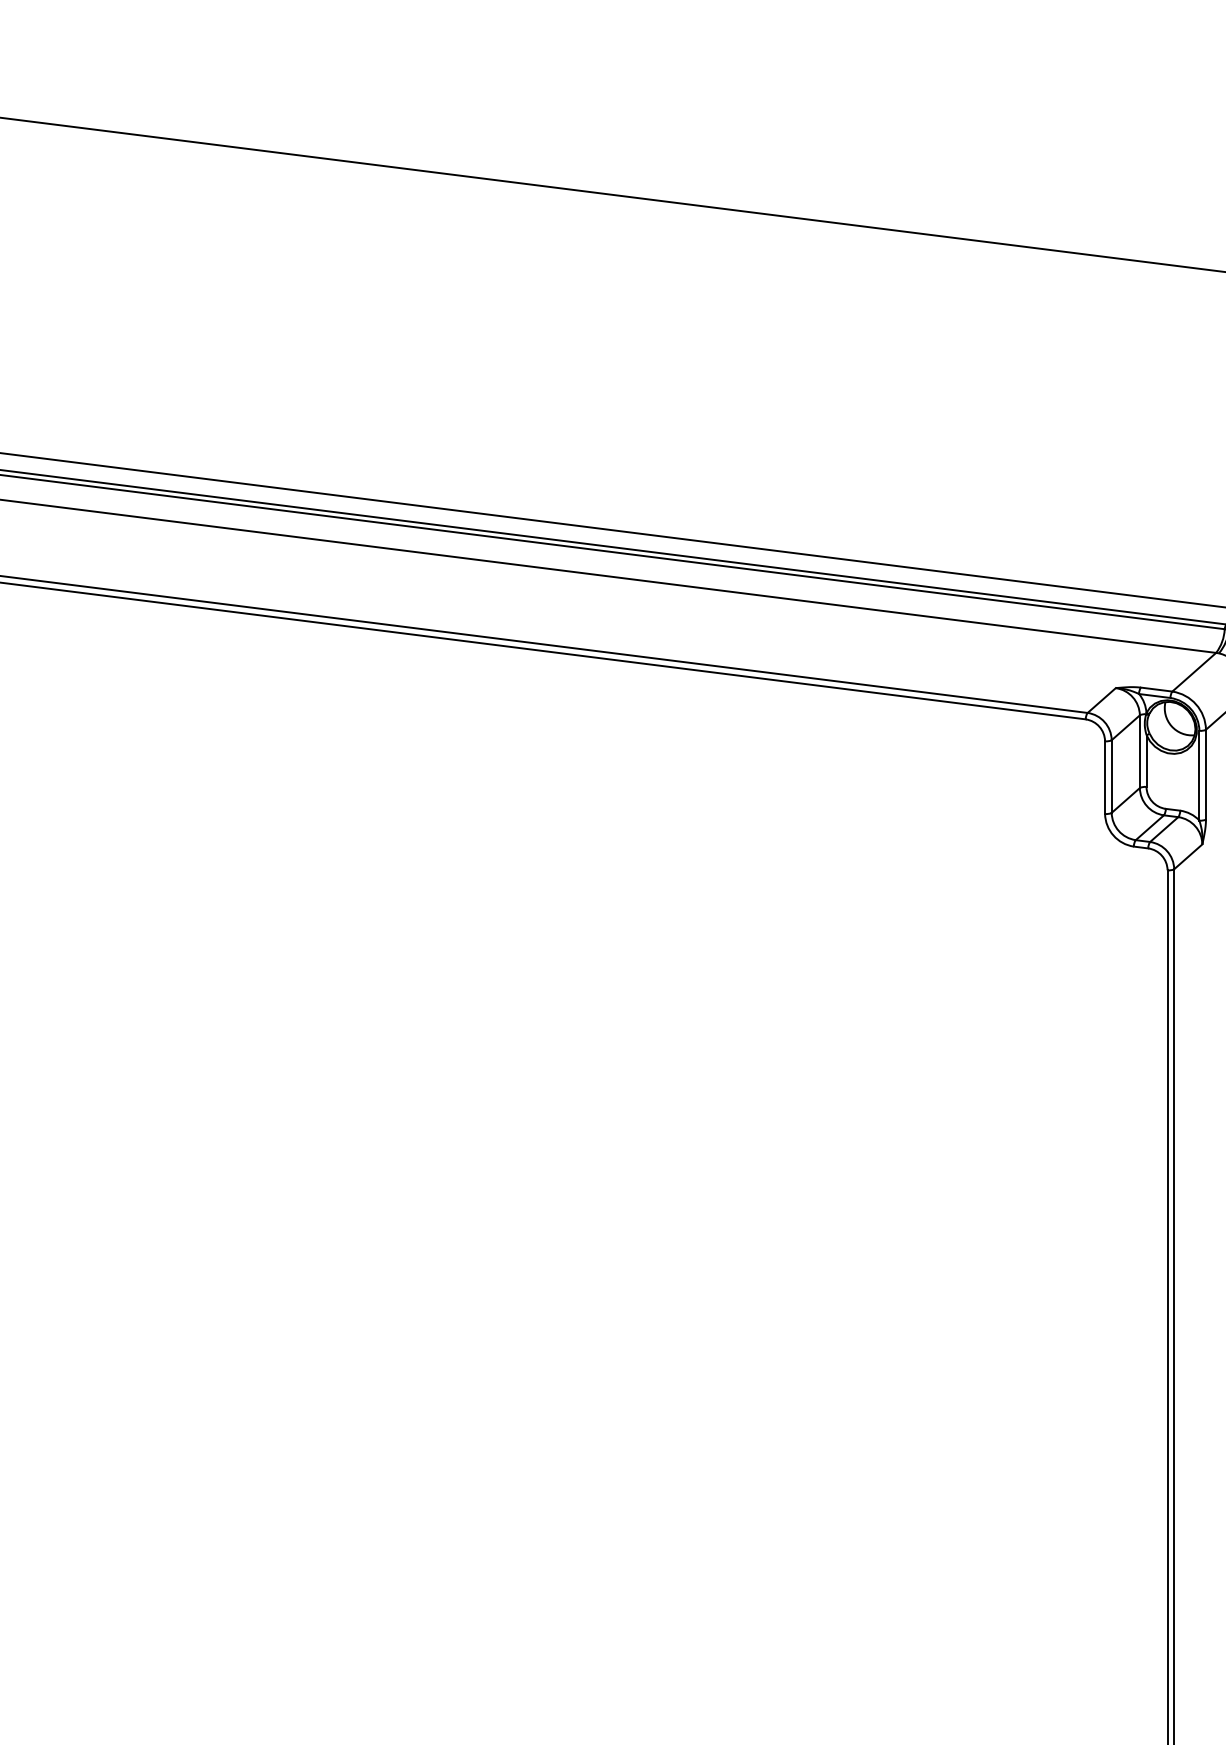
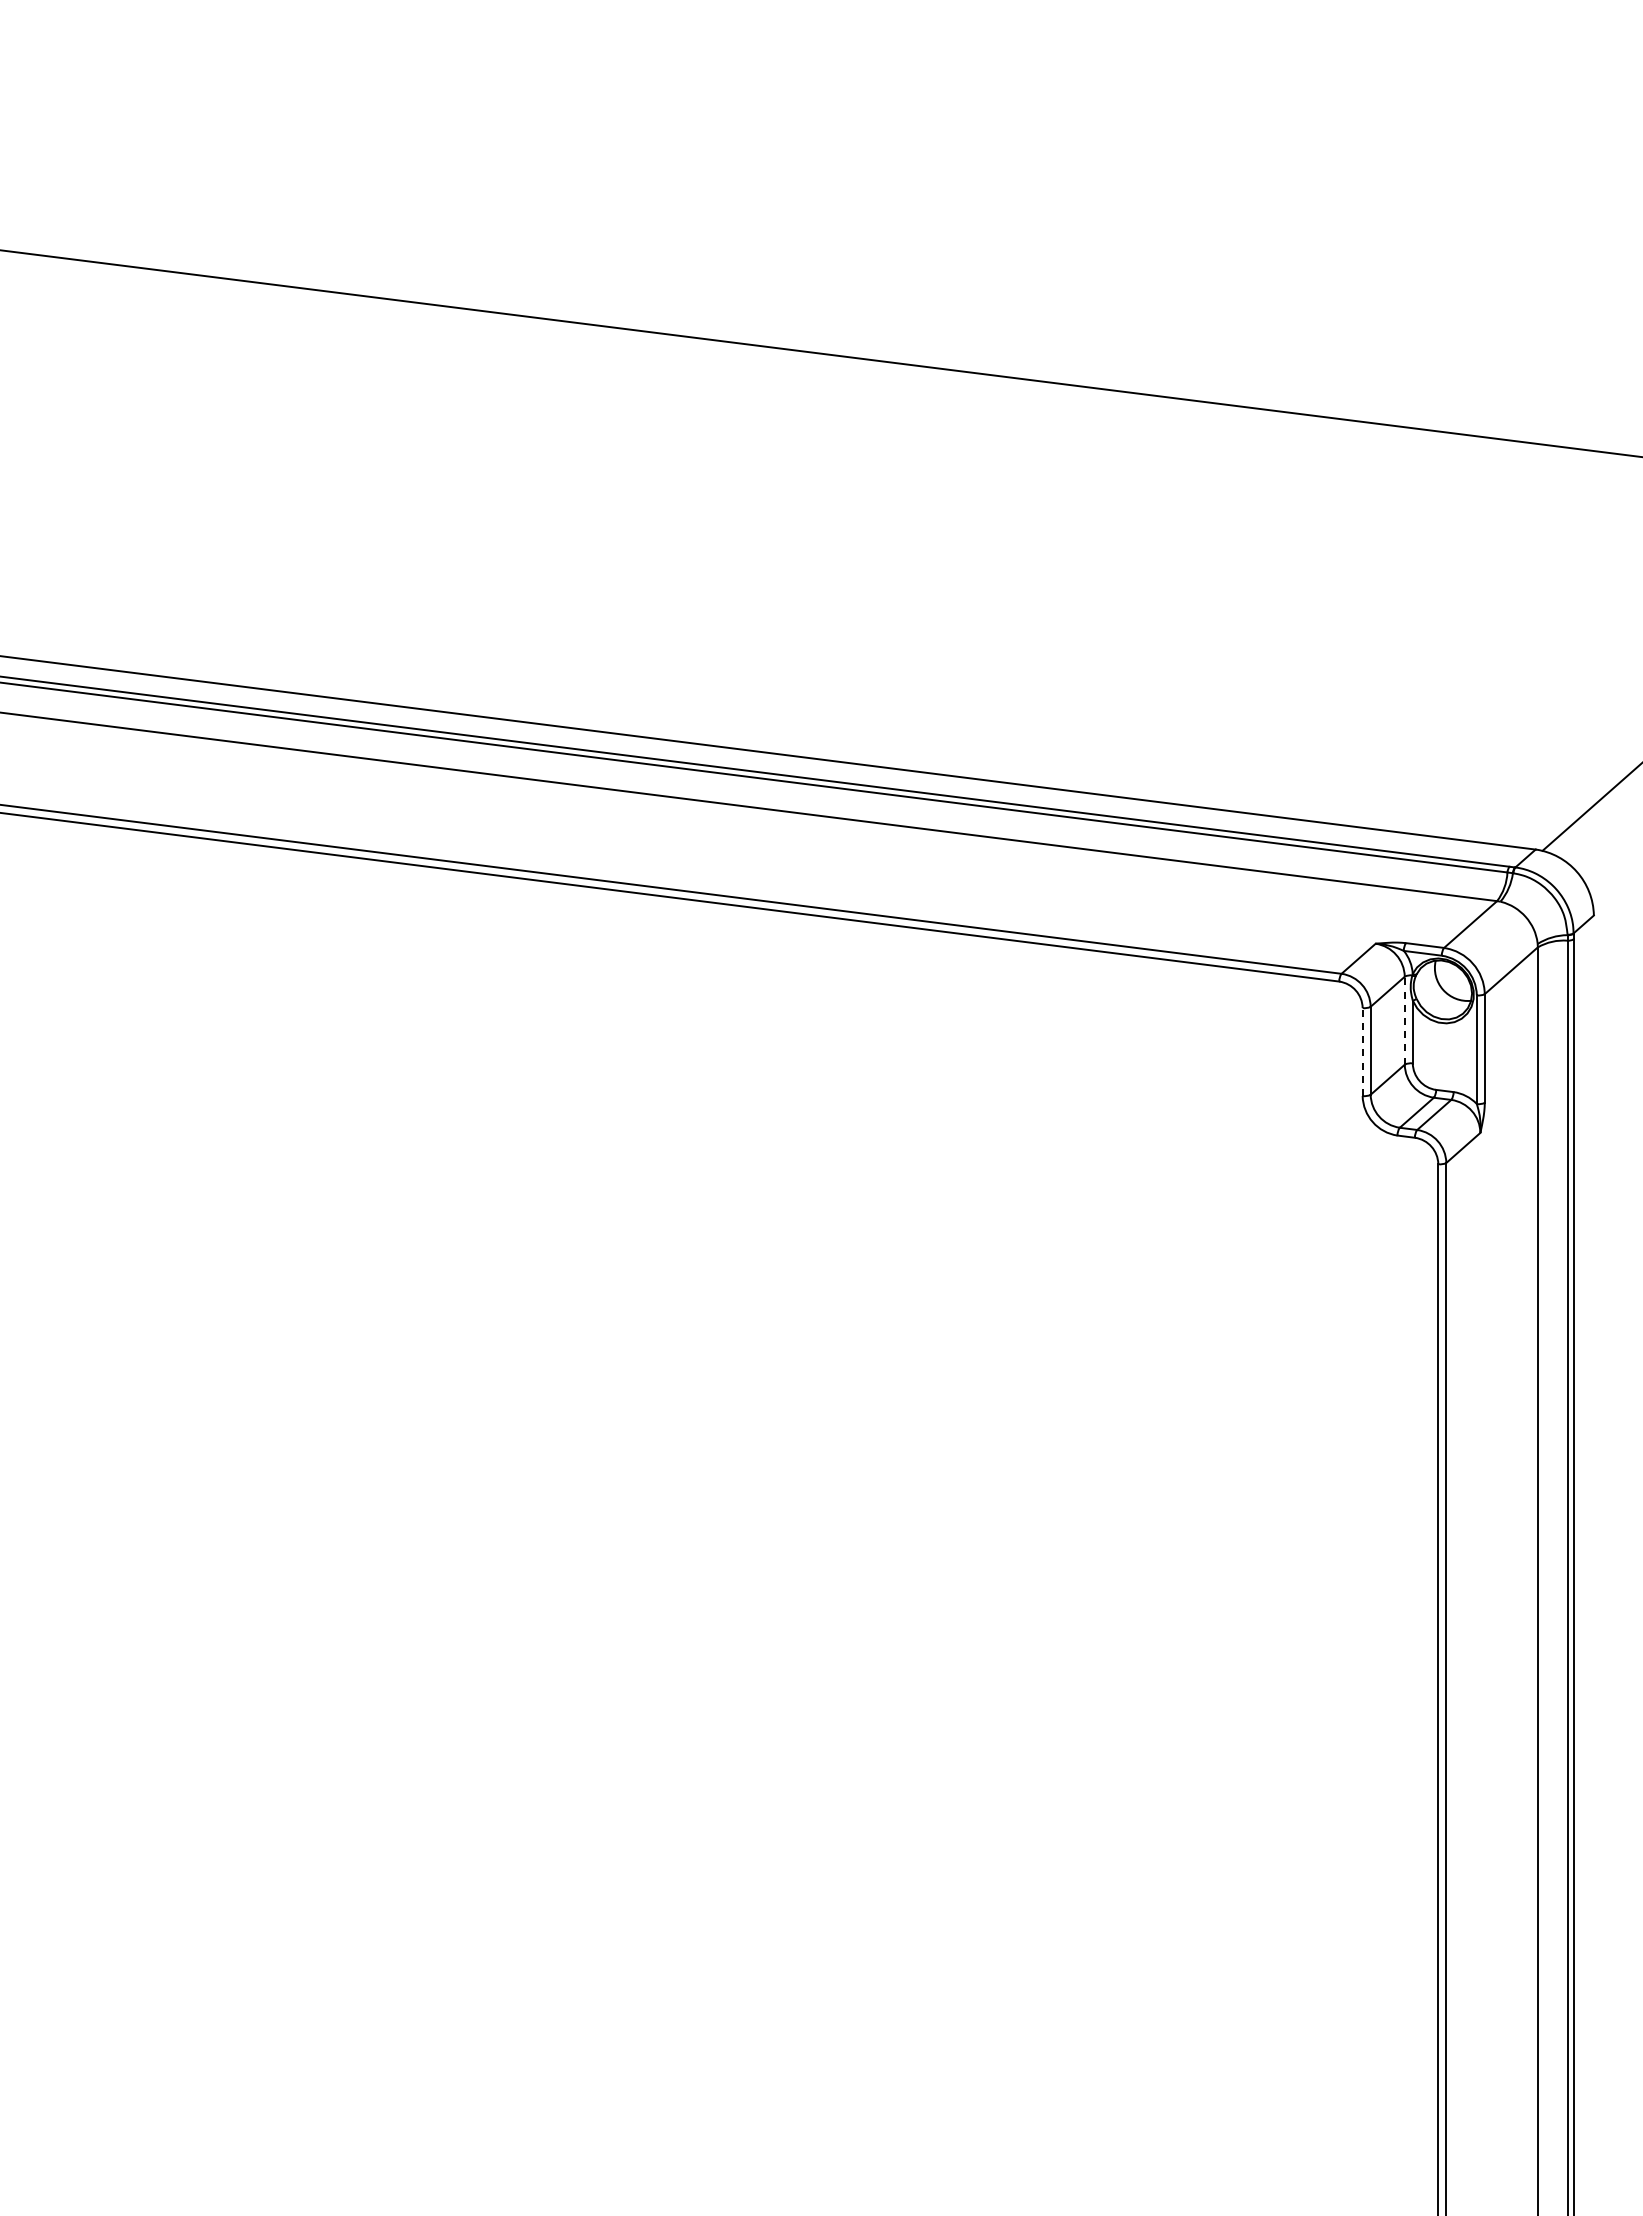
line: (1139, 751) -> (1404, 1020), solid -> dashed
line: (1104, 777) -> (1362, 1052), solid -> dashed

